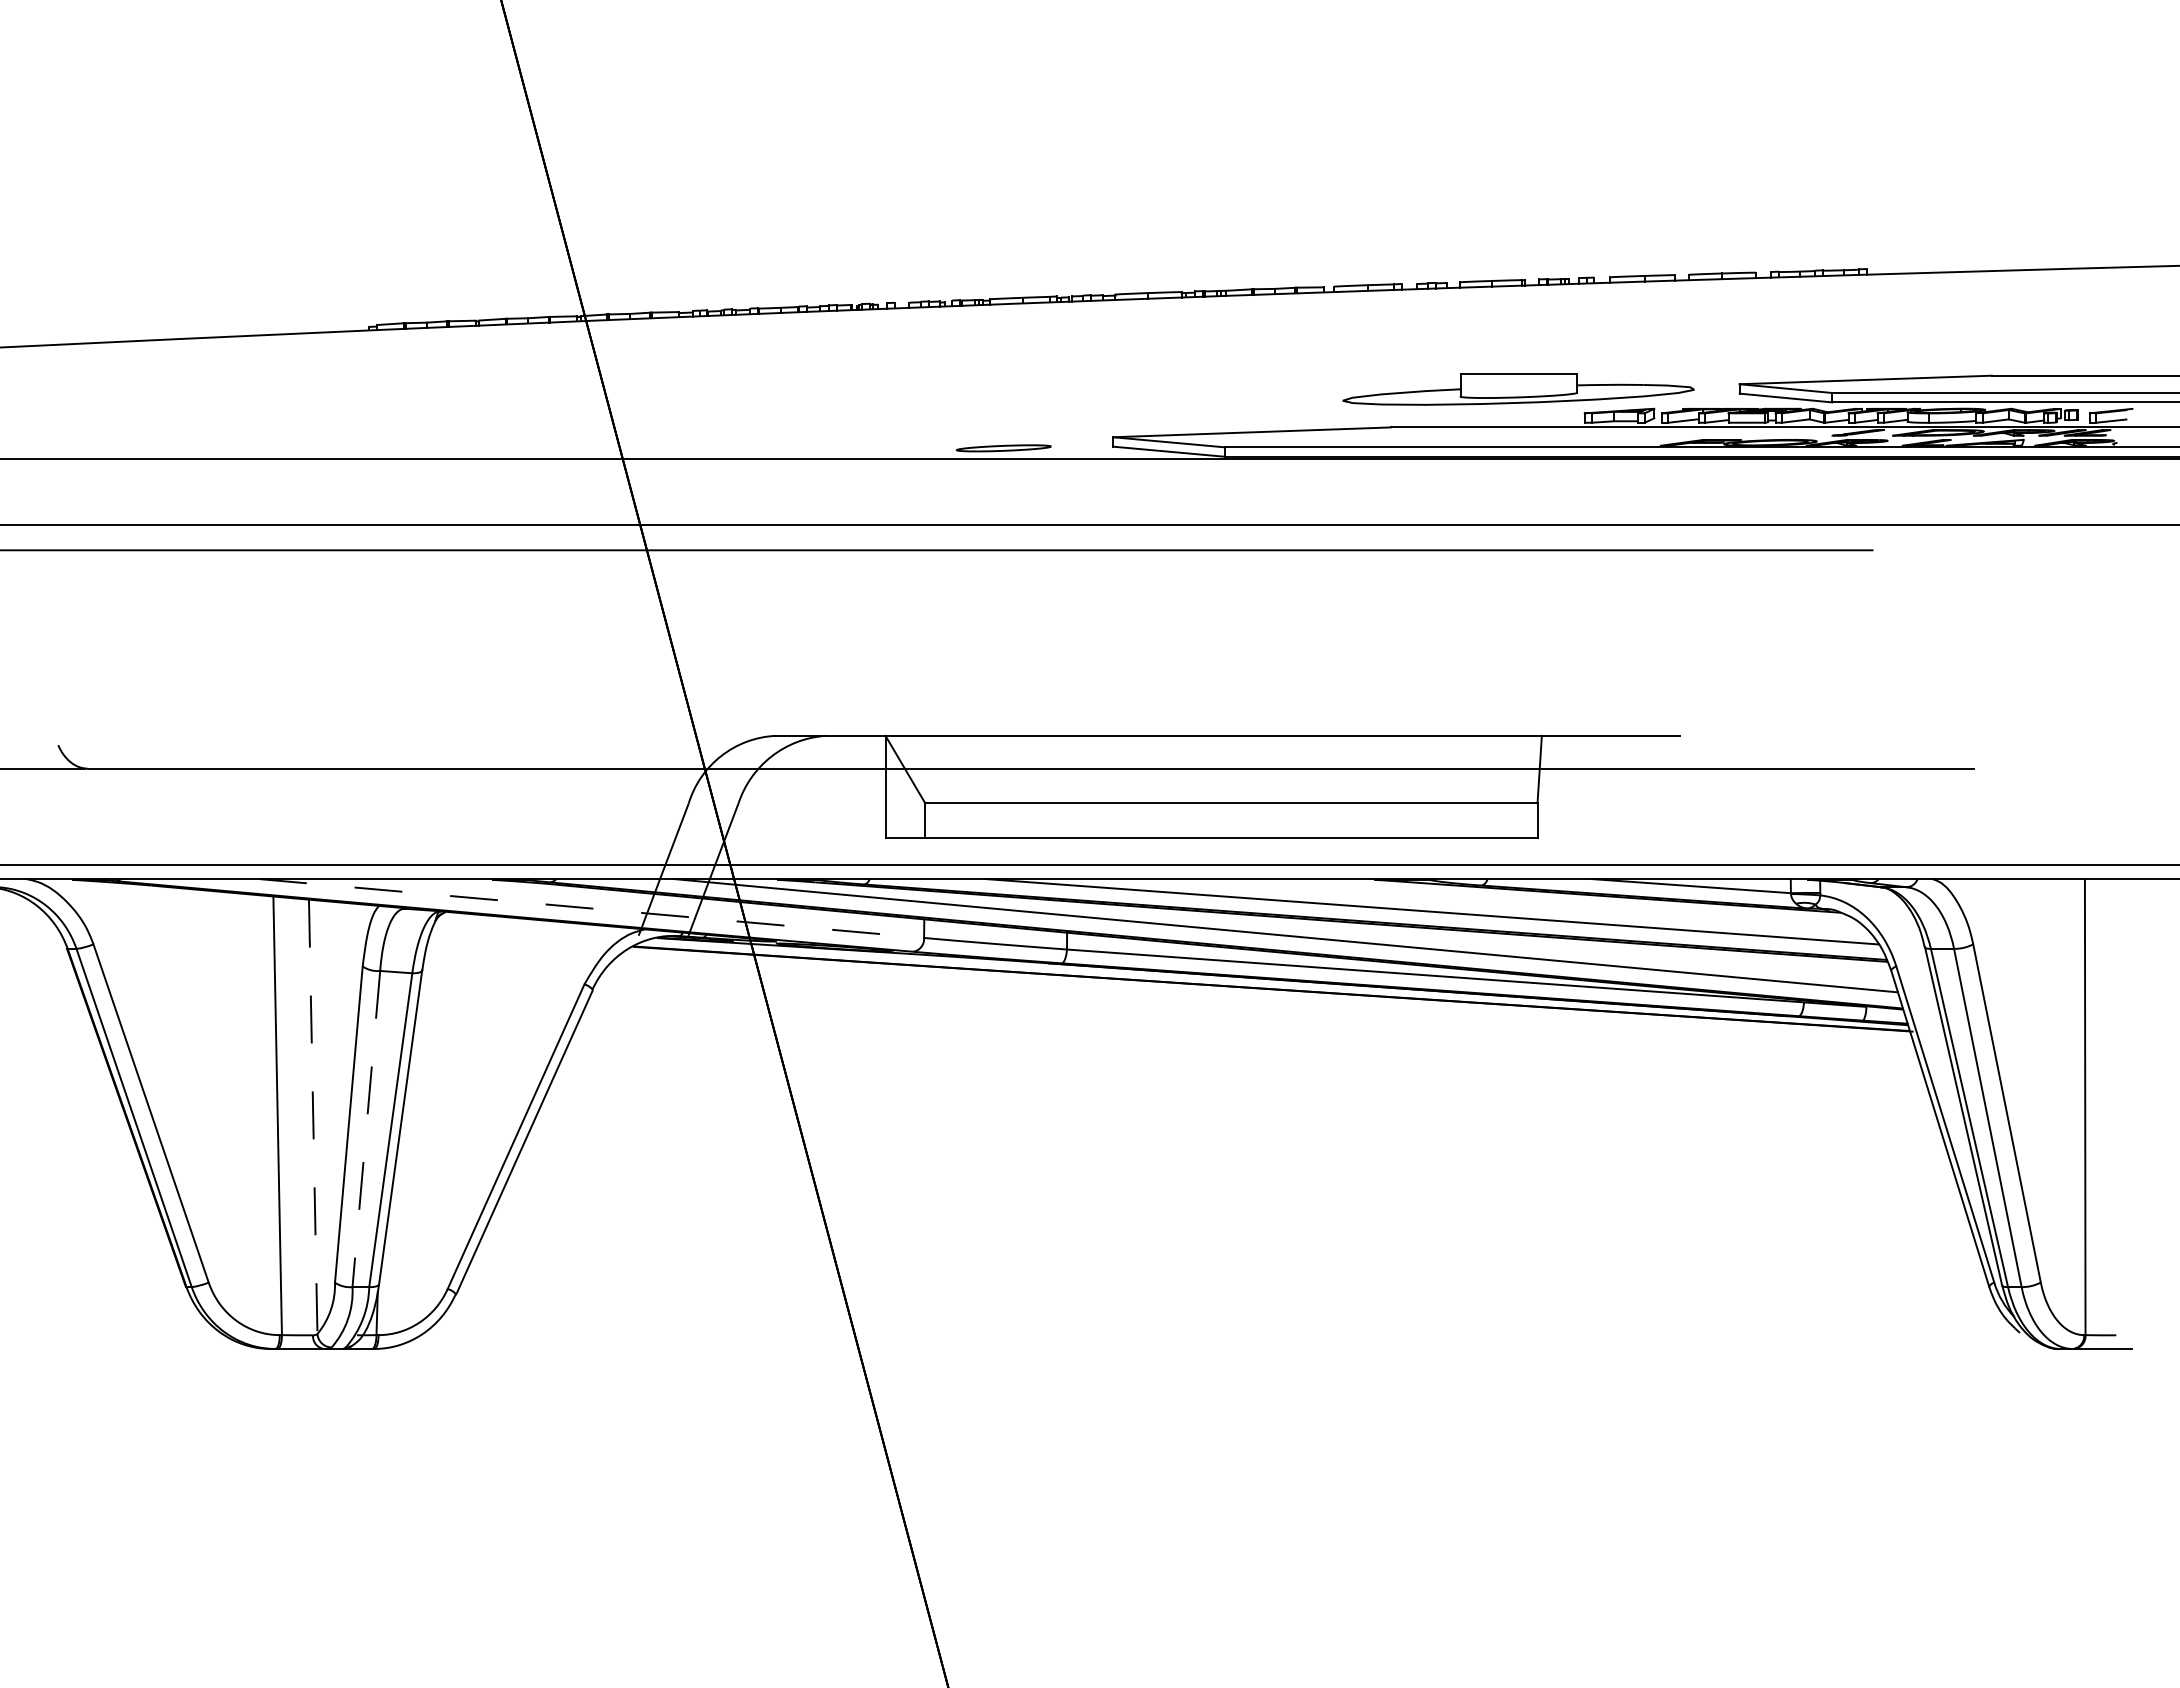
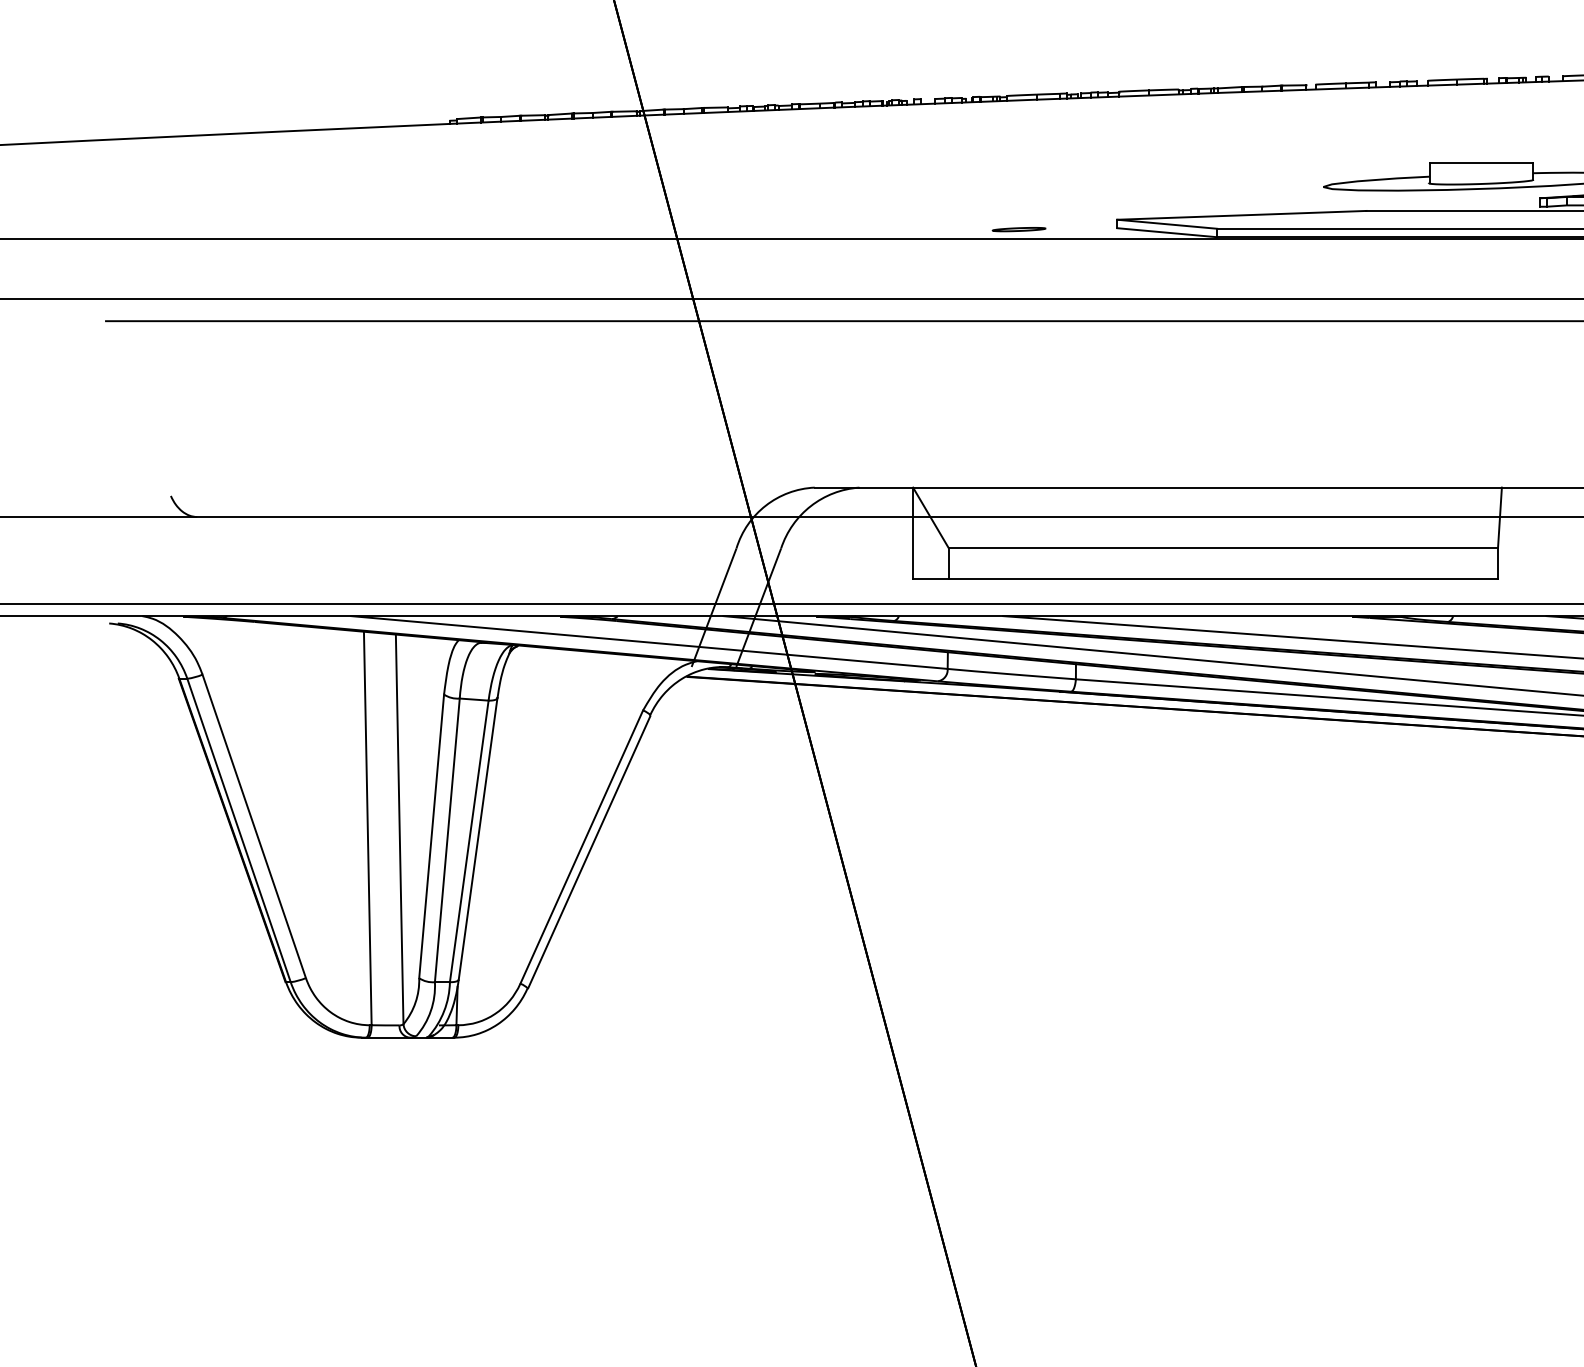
part: (1003, 447) -> (1018, 228), size x0.62
line: (591, 908) -> (649, 642), dashed -> solid
line: (313, 1117) -> (399, 830), dashed -> solid
line: (366, 1129) -> (447, 840), dashed -> solid

